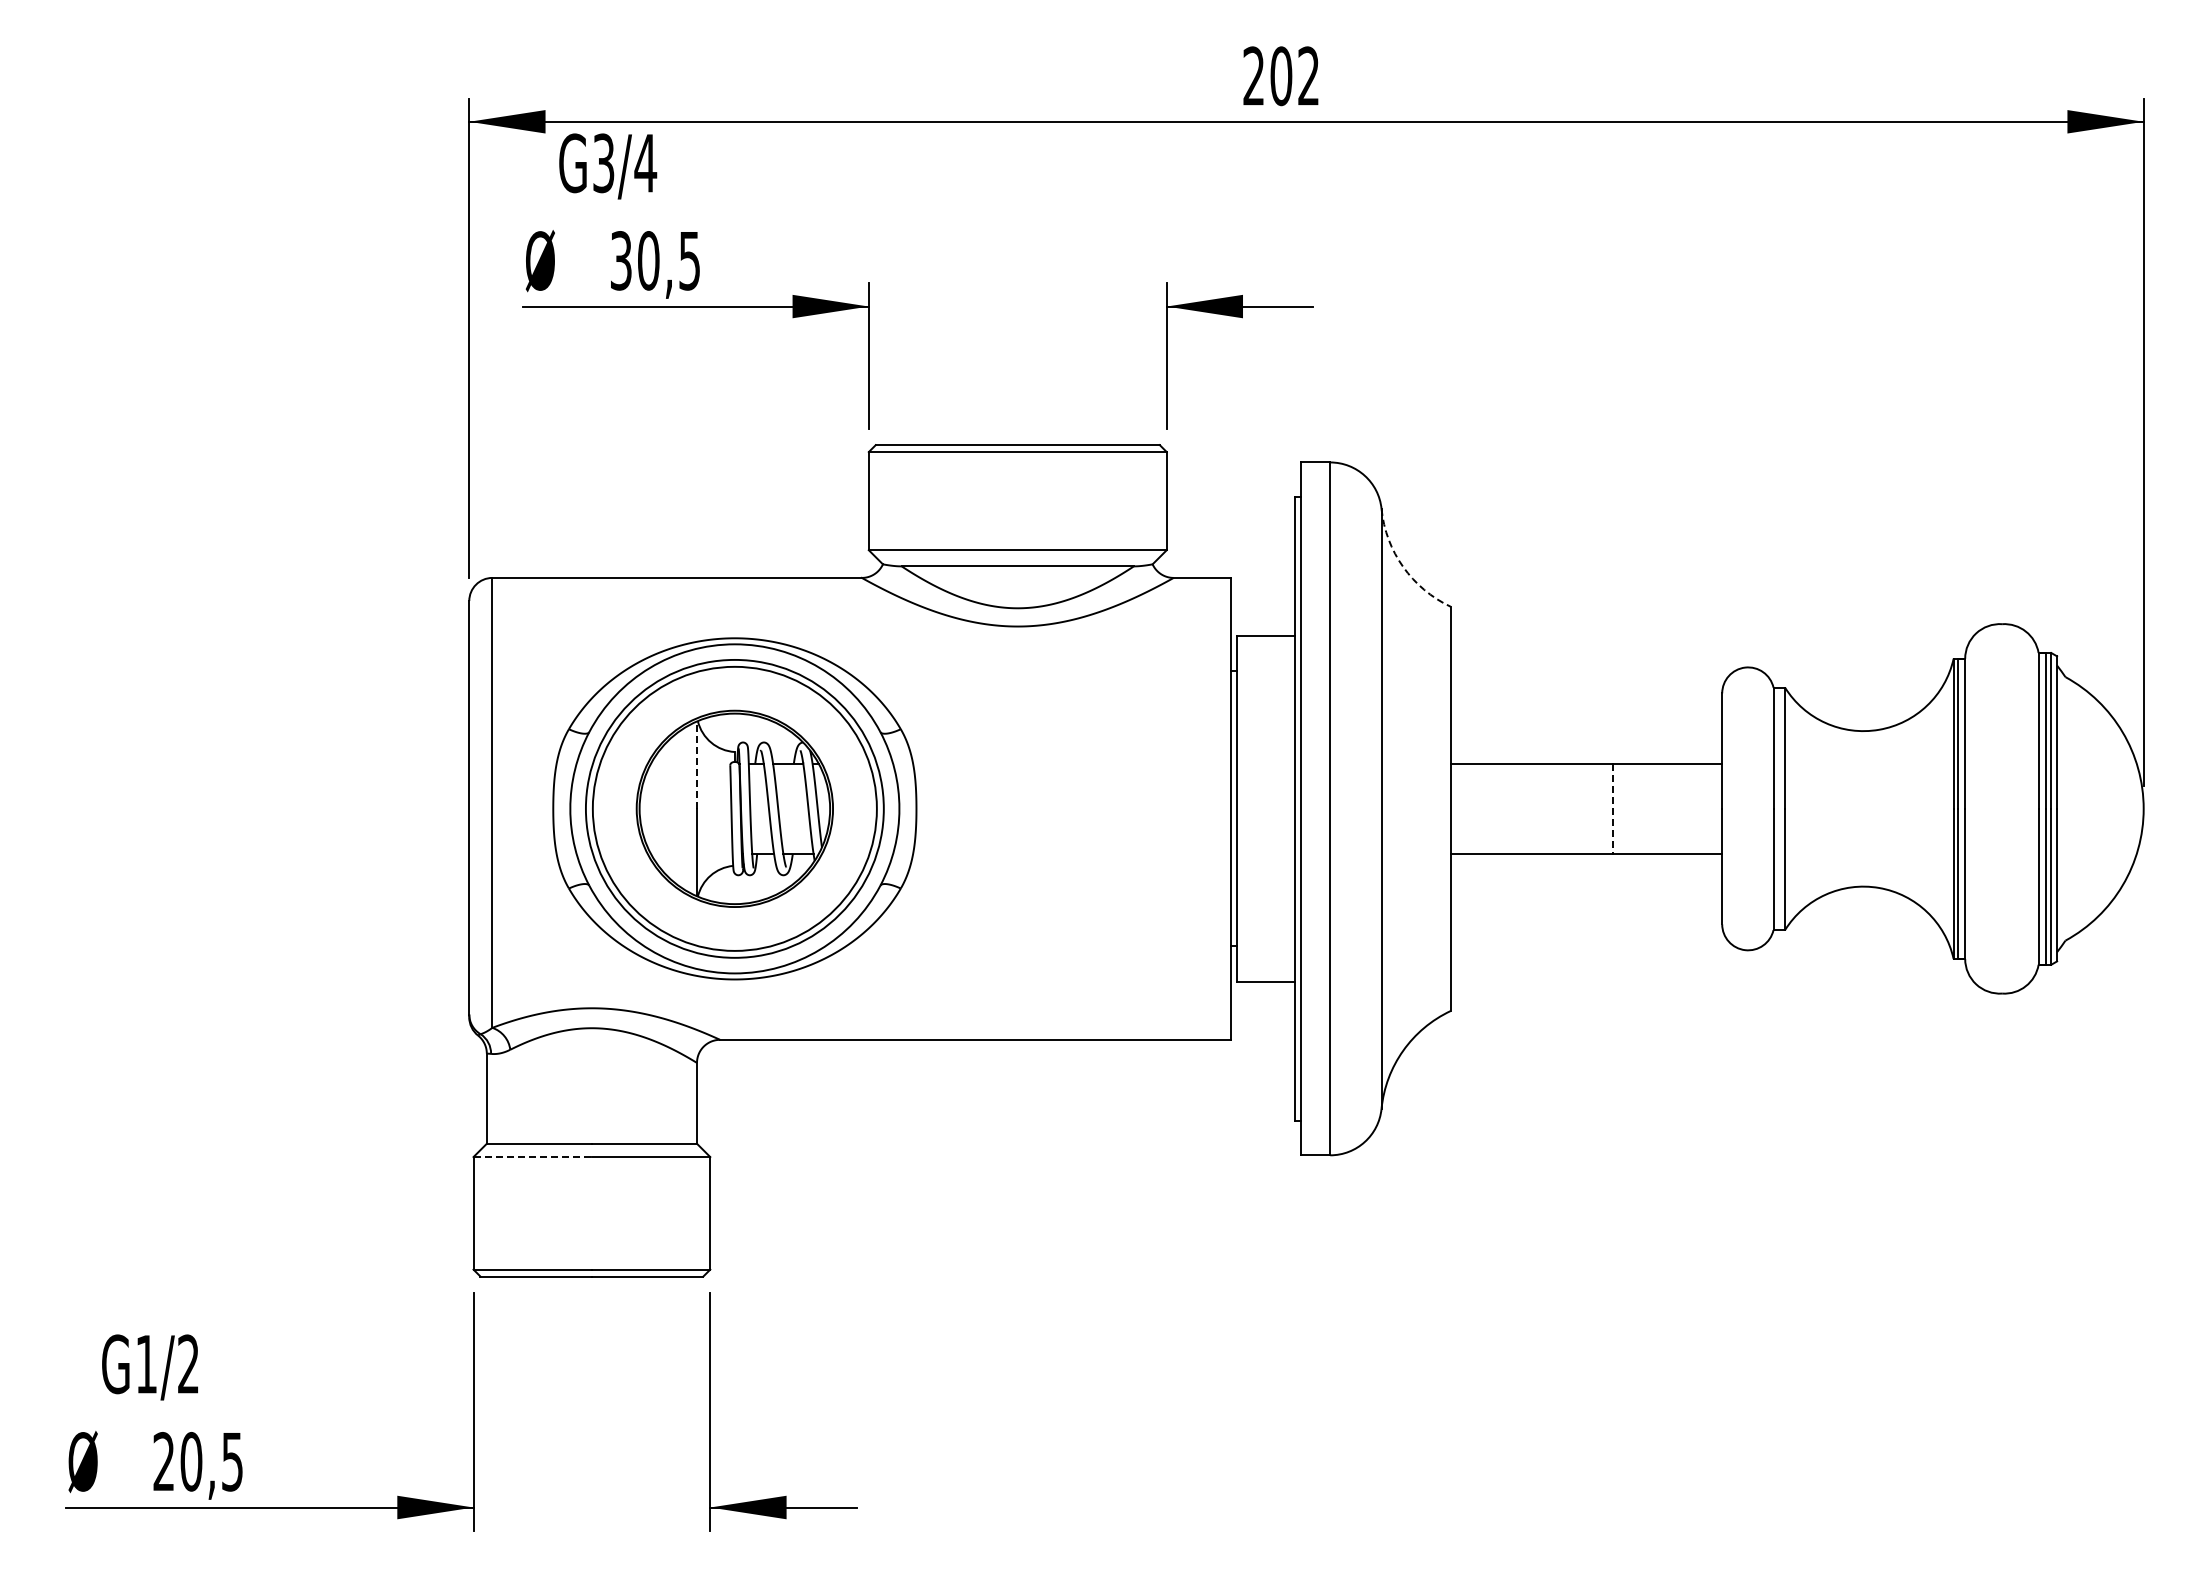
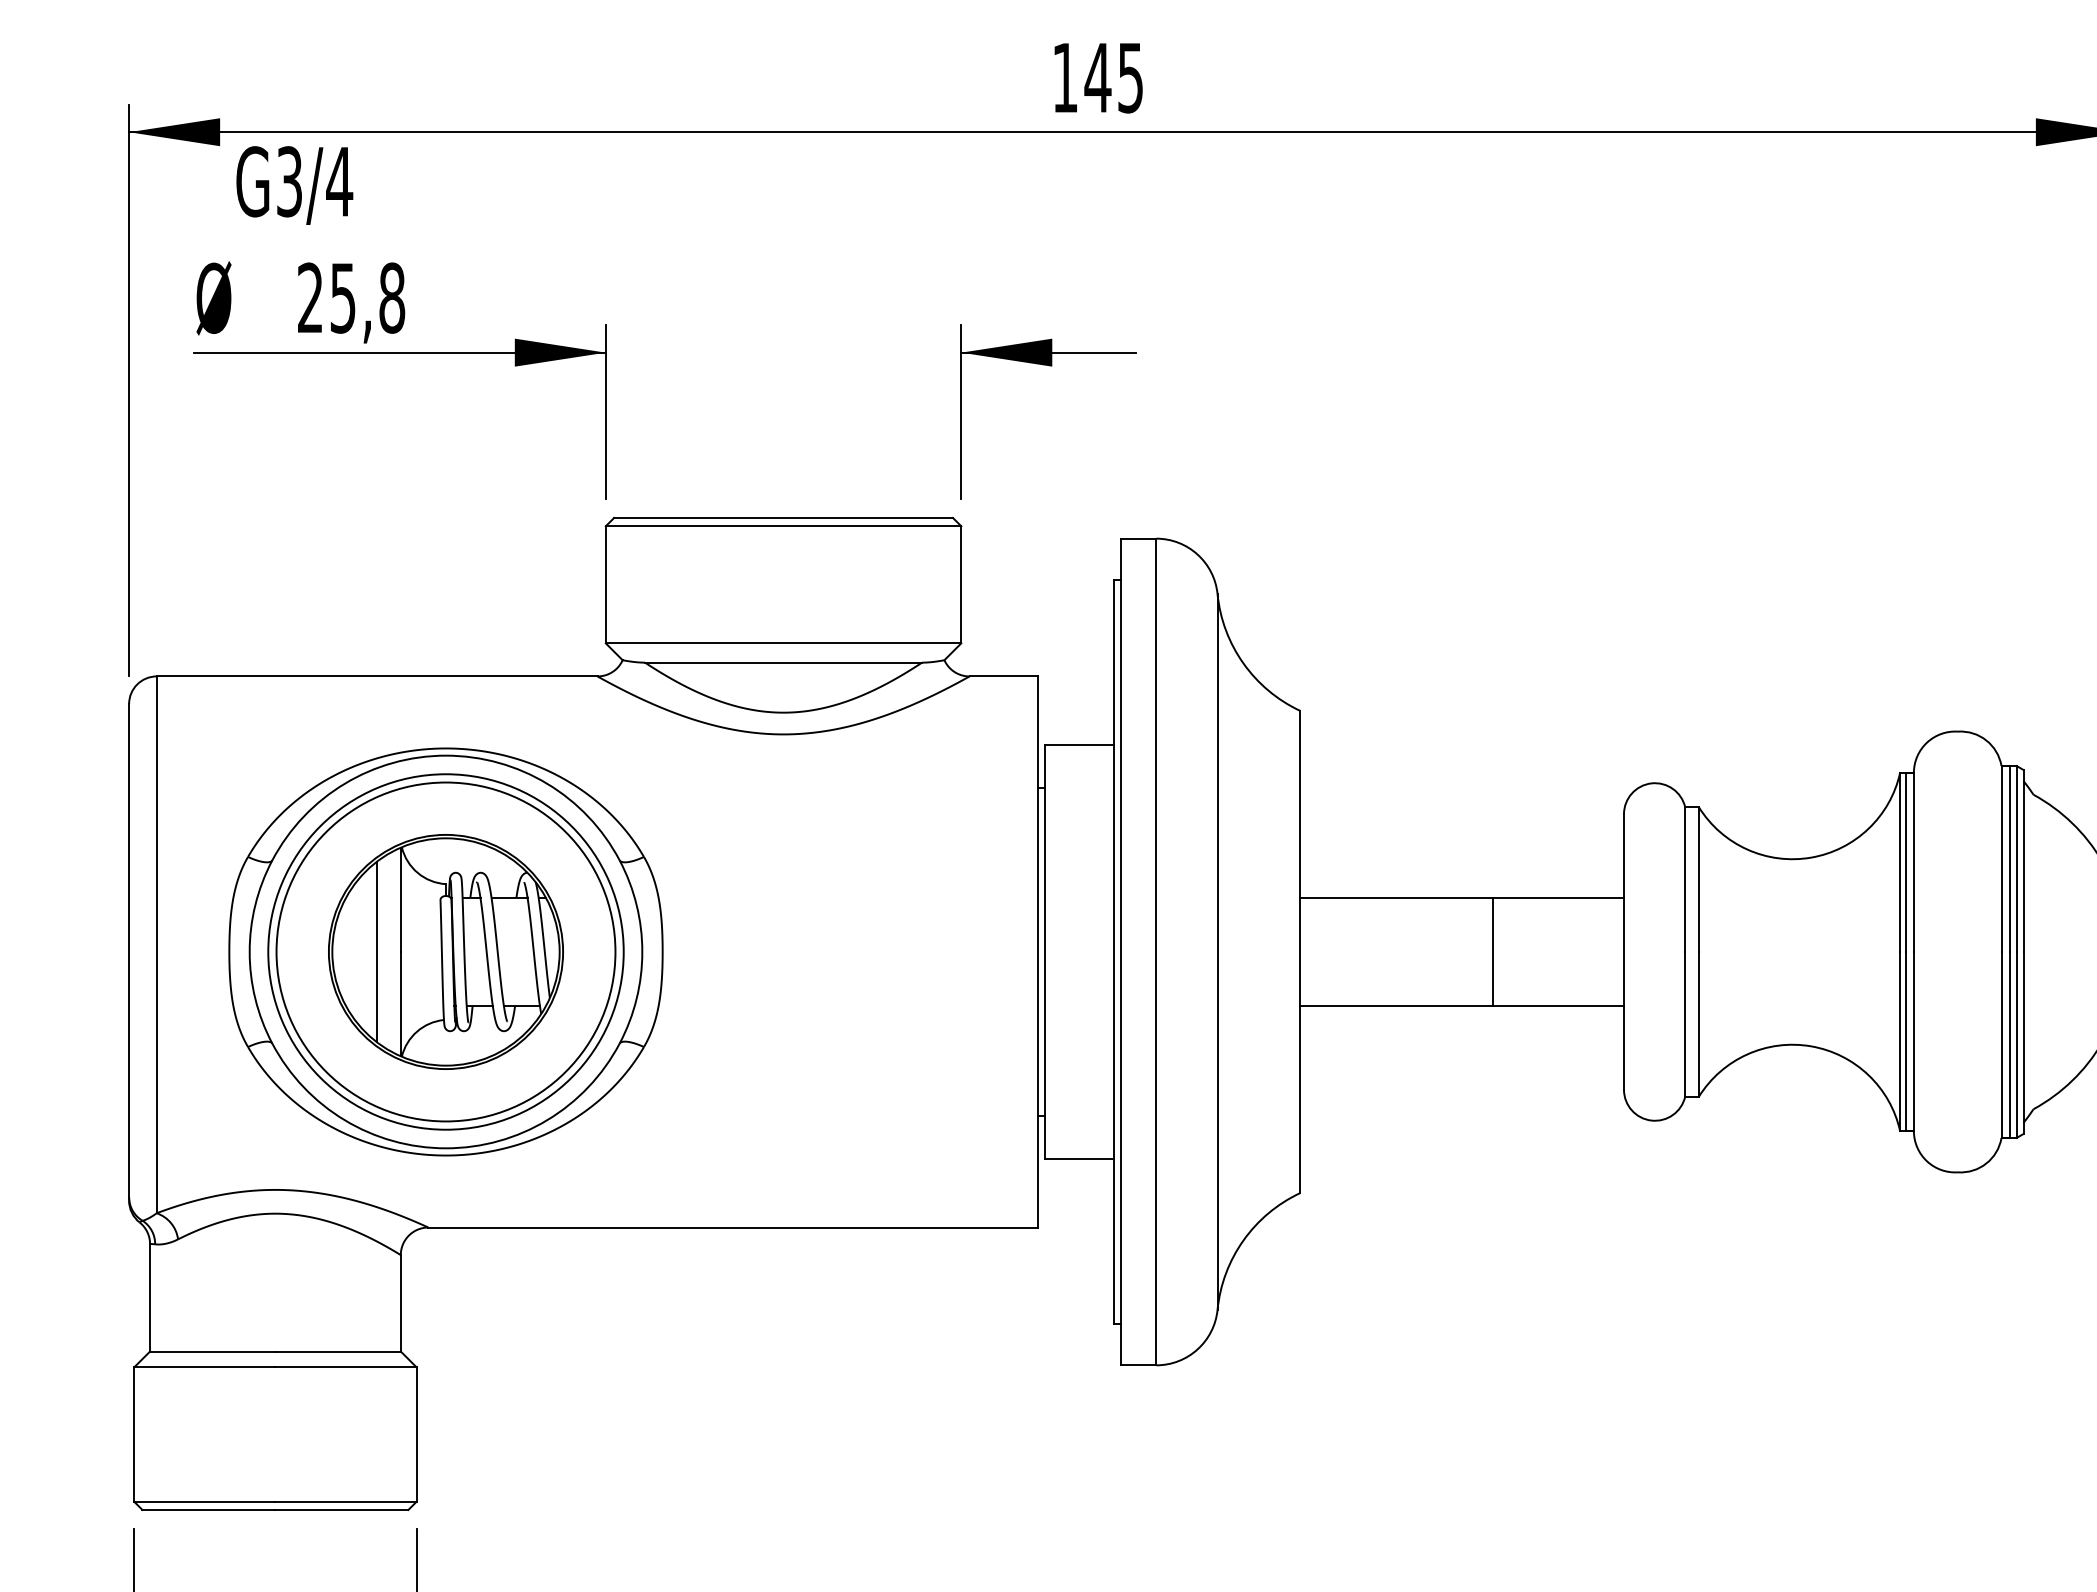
text: (1280, 76) -> (1096, 78), 202 -> 145
text: (655, 260) -> (351, 297), 30,5 -> 25,8
arc: (1403, 567) -> (1243, 663), dashed -> solid
line: (696, 765) -> (400, 900), dashed -> solid
line: (677, 808) -> (377, 951), added
line: (1612, 809) -> (1493, 952), dashed -> solid
line: (533, 1157) -> (205, 1367), dashed -> solid

